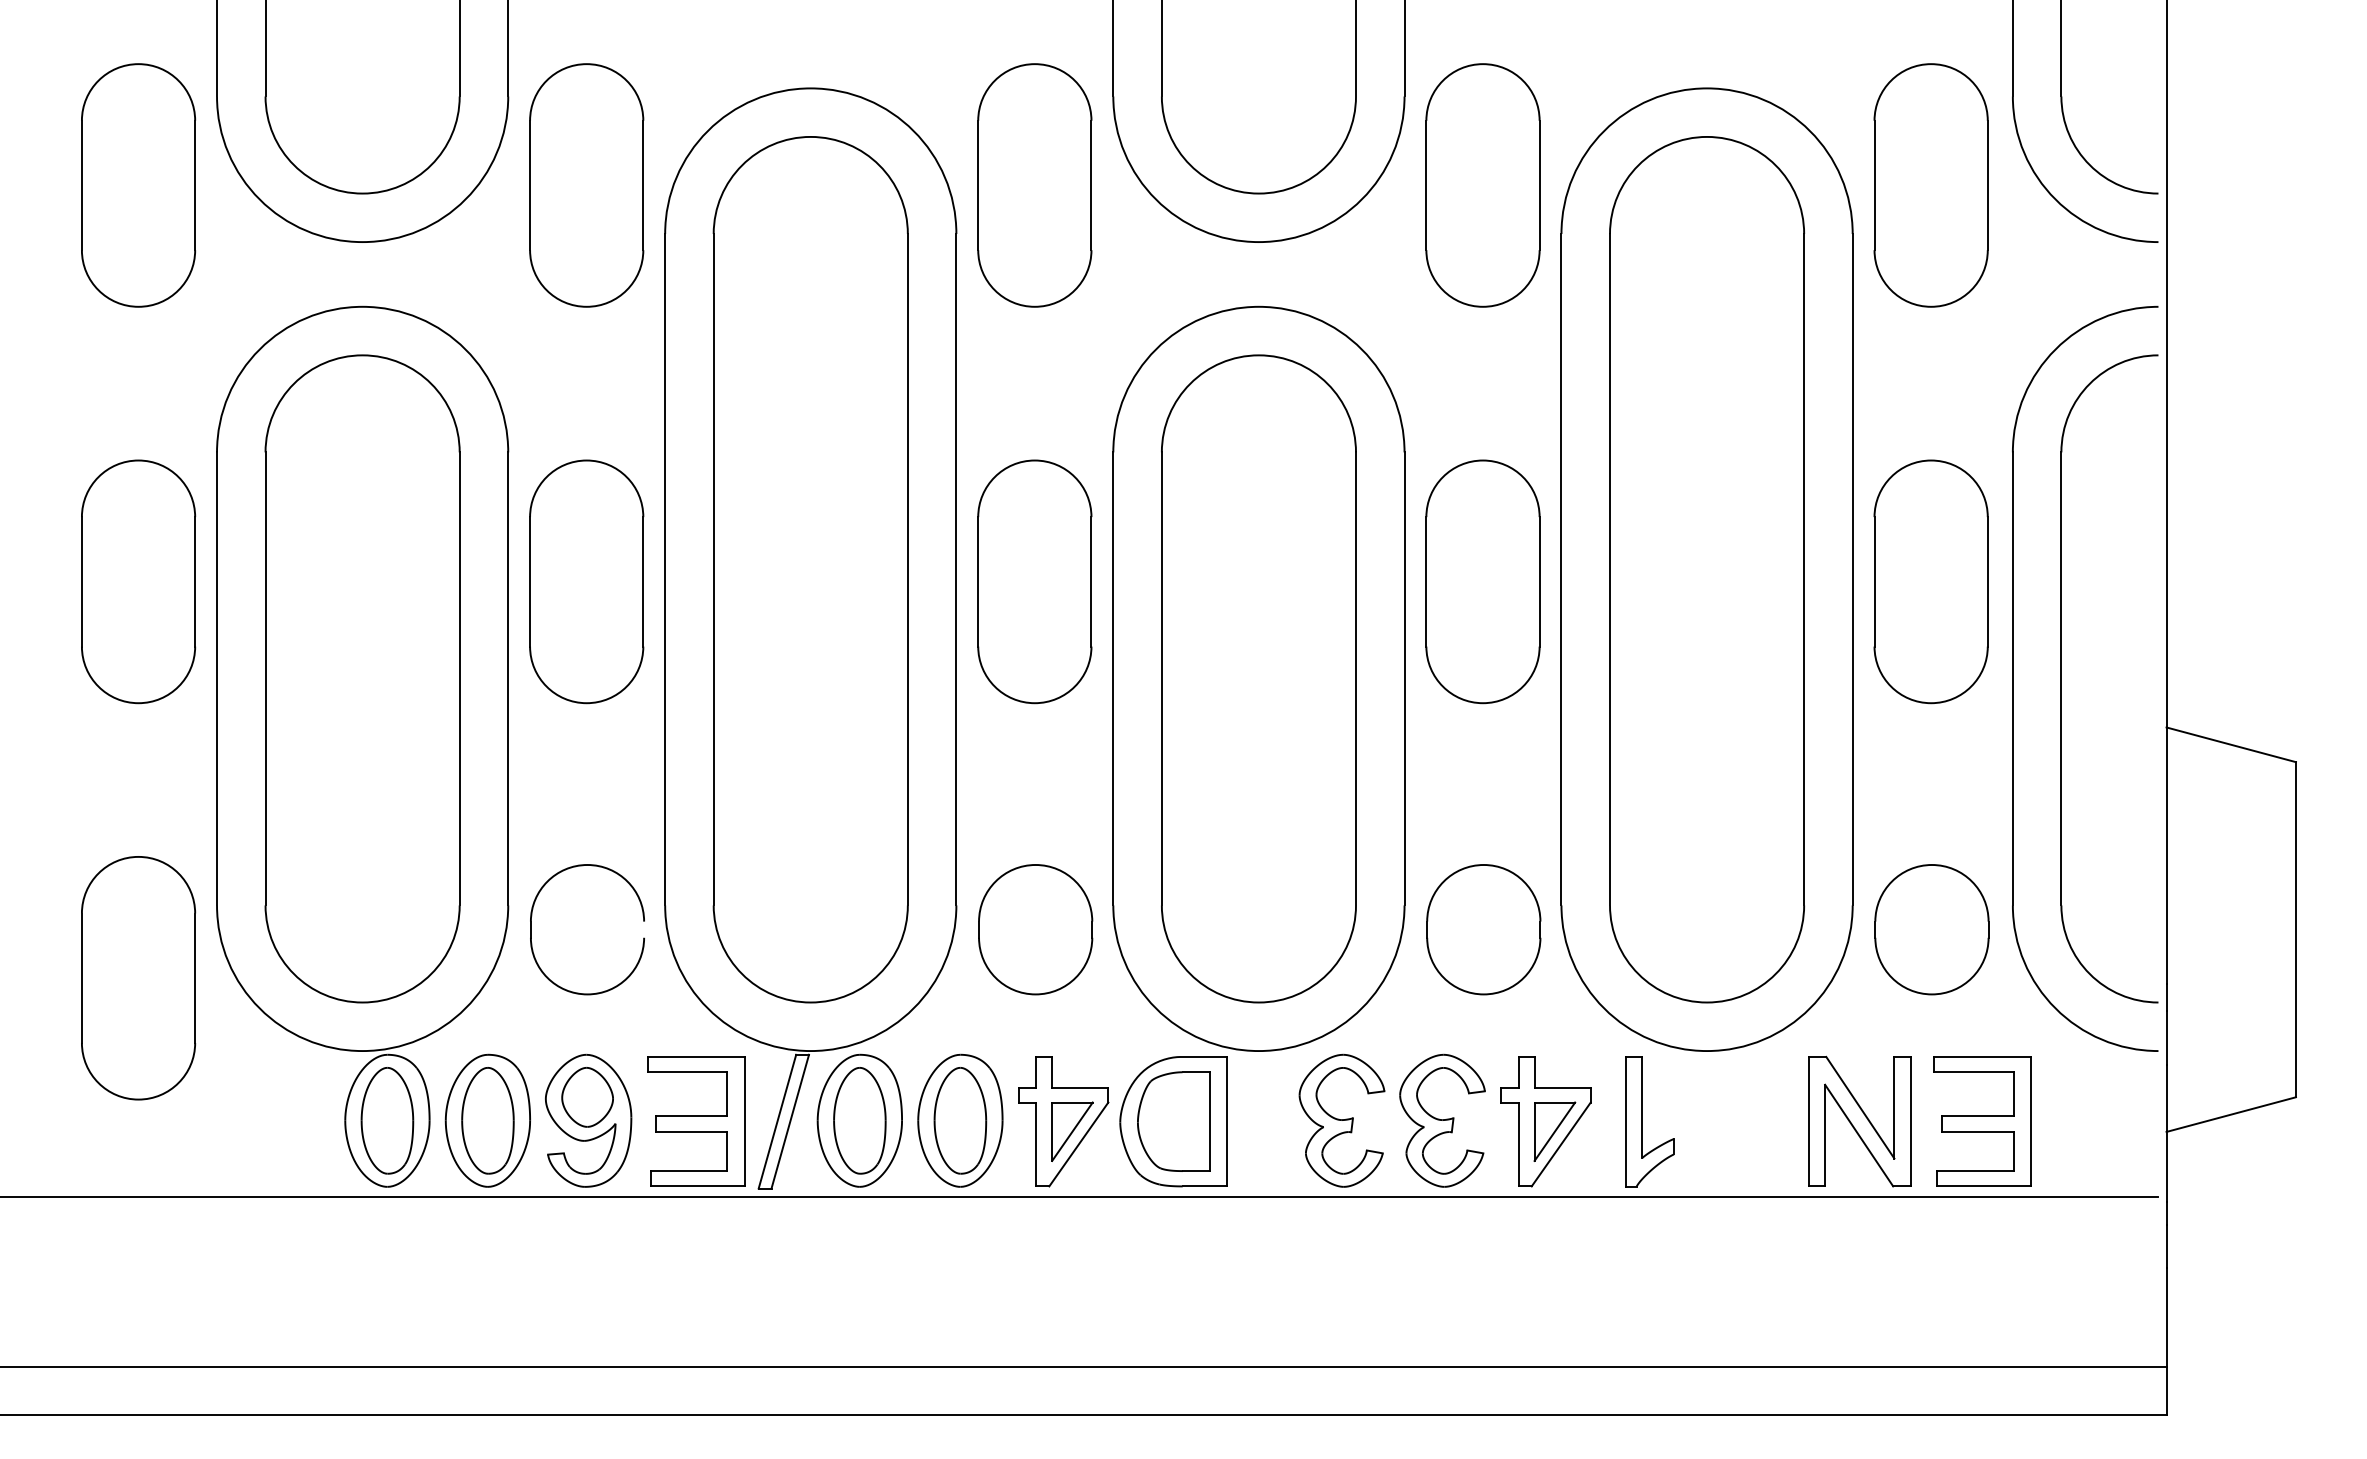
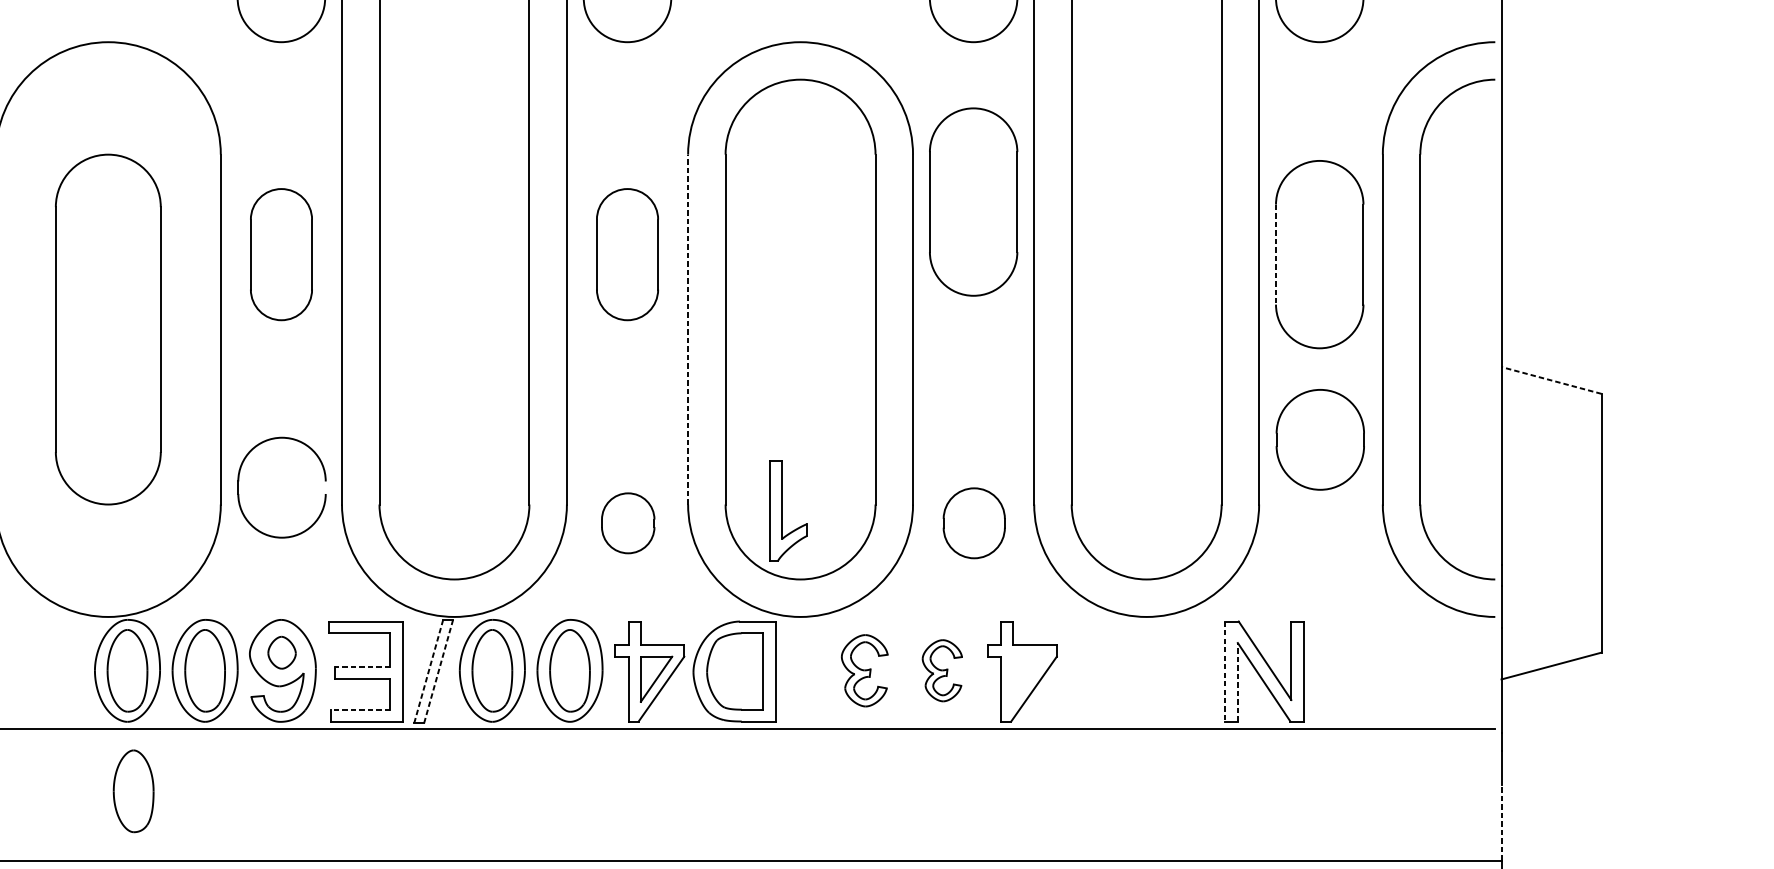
part: (586, 581) -> (281, 254), size x0.7
part: (1034, 581) -> (627, 254), size x0.7
part: (1482, 581) -> (973, 201), moved
line: (1874, 581) -> (1275, 254), solid -> dashed
part: (362, 678) -> (108, 329), size x0.7
line: (1113, 678) -> (688, 329), solid -> dashed
line: (2231, 744) -> (1551, 380), solid -> dashed
part: (531, 929) -> (238, 487), moved
part: (1035, 929) -> (628, 523), size x0.6
part: (1483, 929) -> (974, 523), size x0.7
part: (1931, 929) -> (1319, 439), moved
part: (587, 1097) -> (282, 652), size x0.7
line: (691, 1116) -> (362, 667), solid -> dashed
part: (1341, 1120) -> (864, 670), size x0.7
part: (1442, 1120) -> (942, 670), size x0.6
line: (790, 1121) -> (438, 671), solid -> dashed
part: (1642, 1121) -> (782, 510), moved
line: (1808, 1121) -> (1225, 671), solid -> dashed
part: (1982, 1121) -> (1359, 671), removed
line: (777, 1122) -> (428, 672), solid -> dashed
part: (1554, 1131) -> (1028, 679), removed
line: (1825, 1135) -> (1238, 682), solid -> dashed
line: (688, 1171) -> (360, 709), solid -> dashed
part: (395, 1276) -> (133, 791), added
line: (2166, 1316) -> (1501, 821), solid -> dashed

